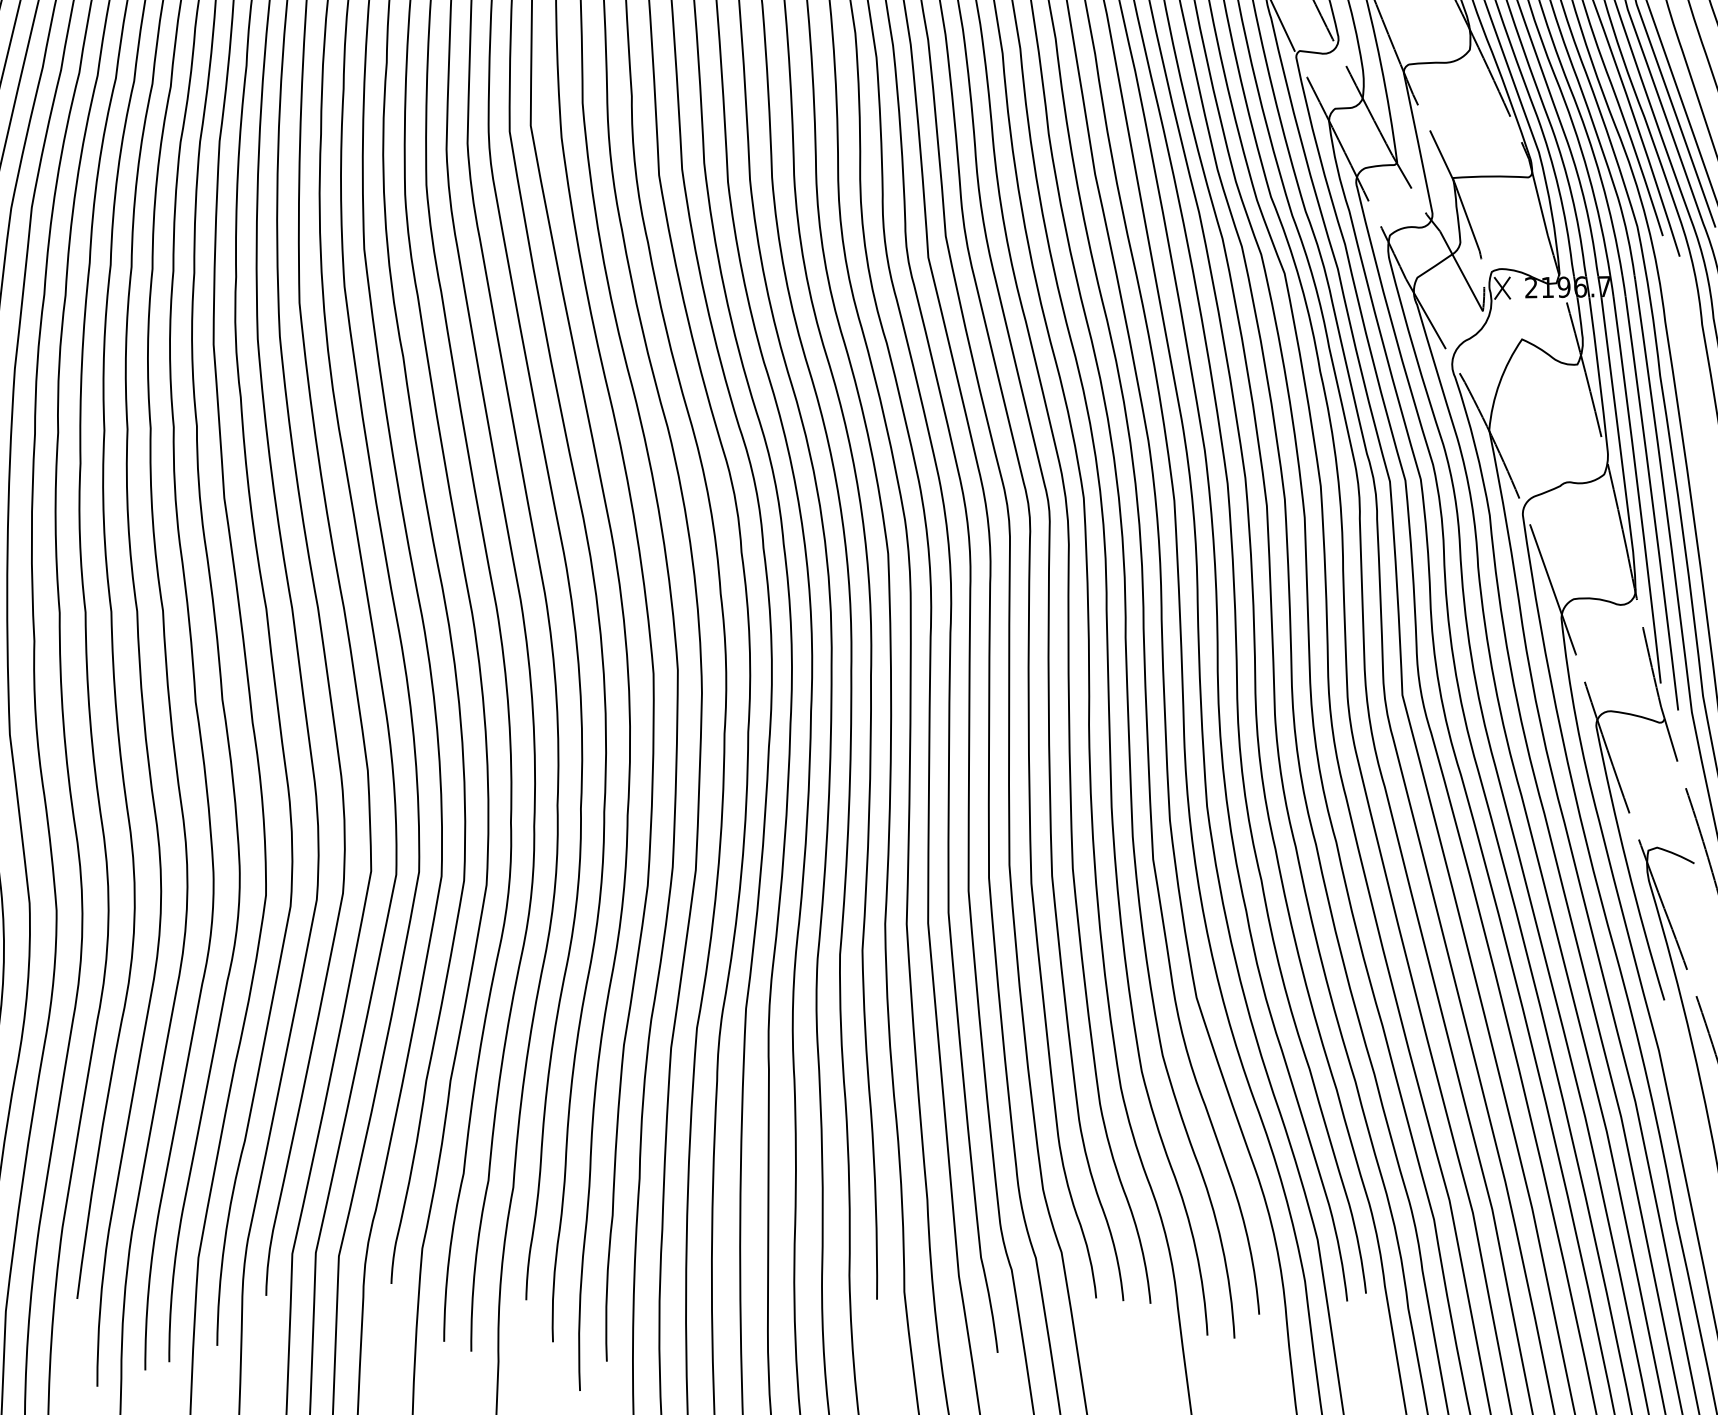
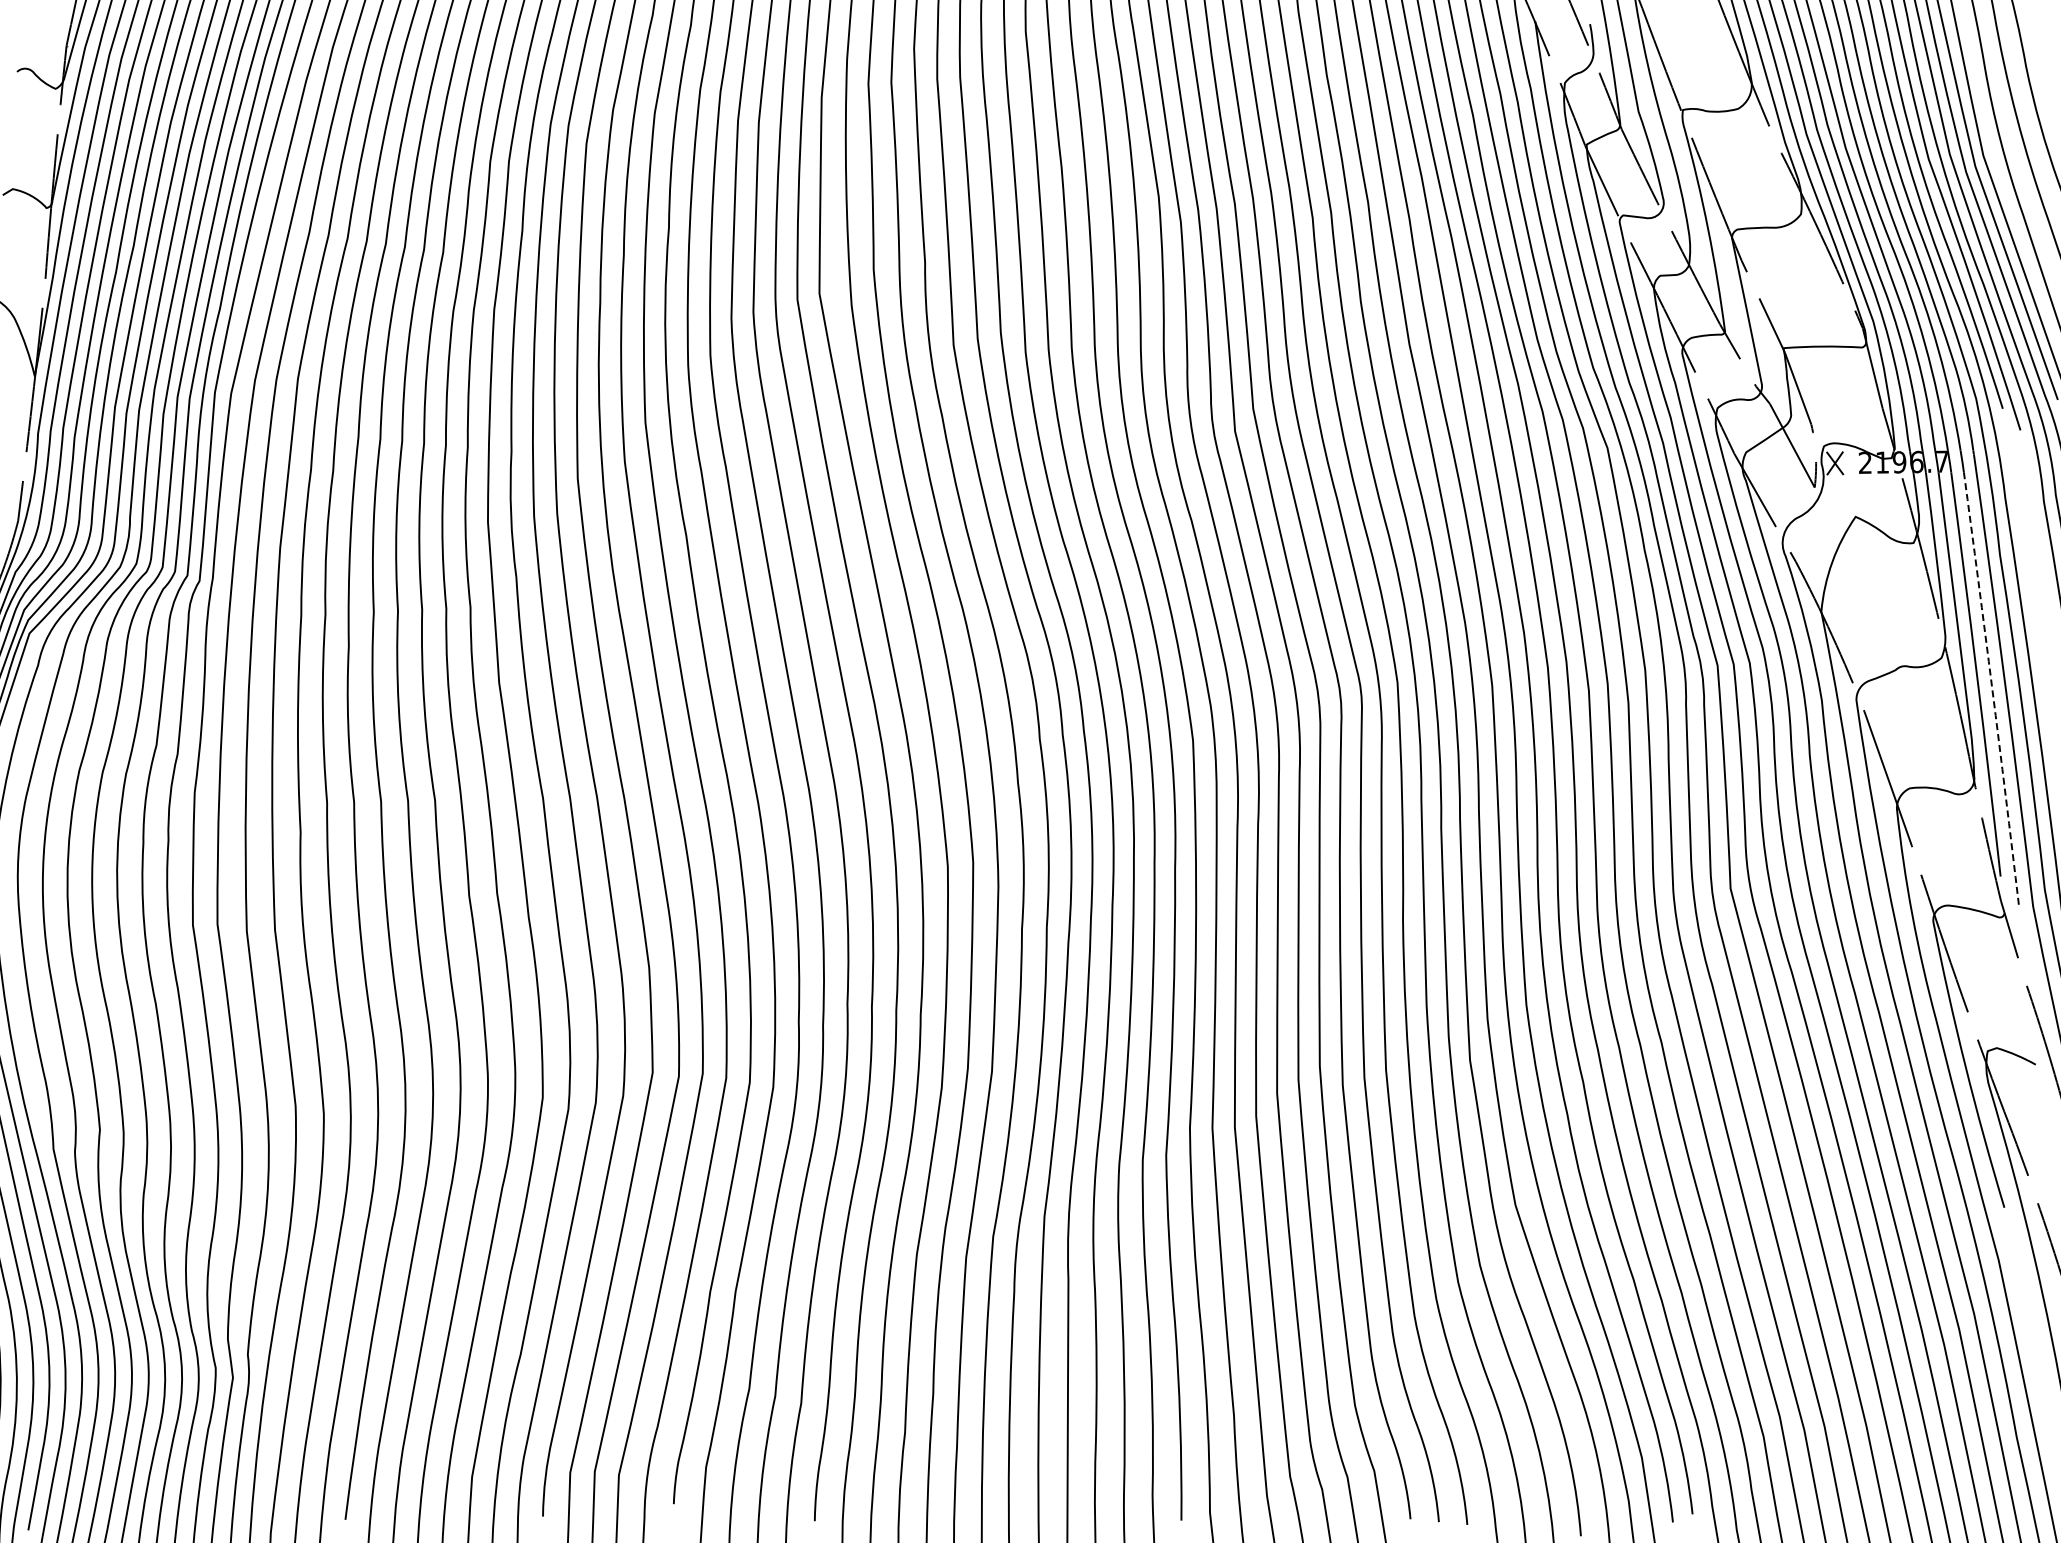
line: (1653, 503) -> (1992, 688), solid -> dashed

